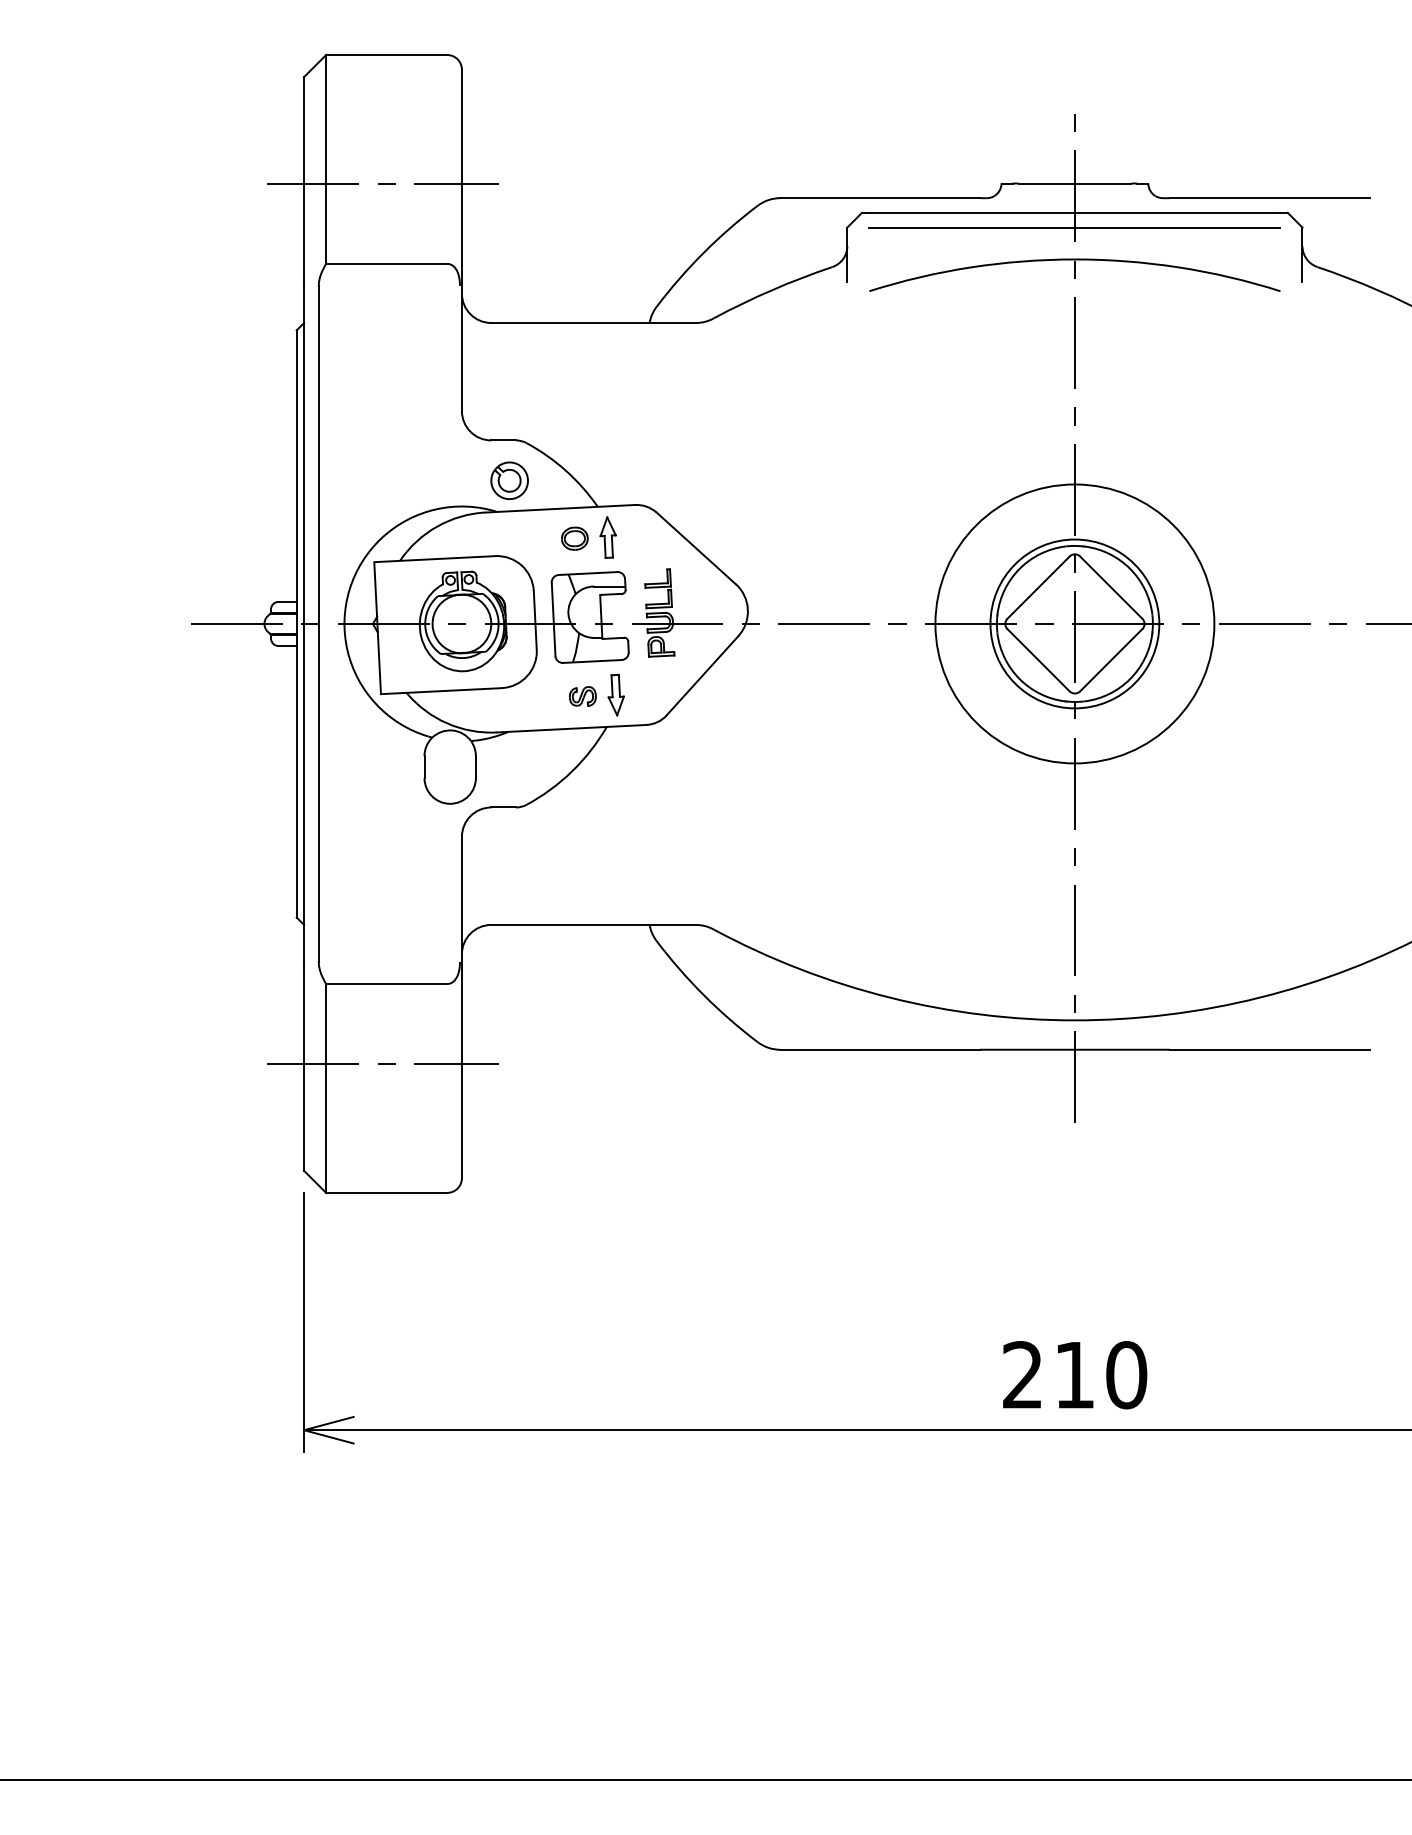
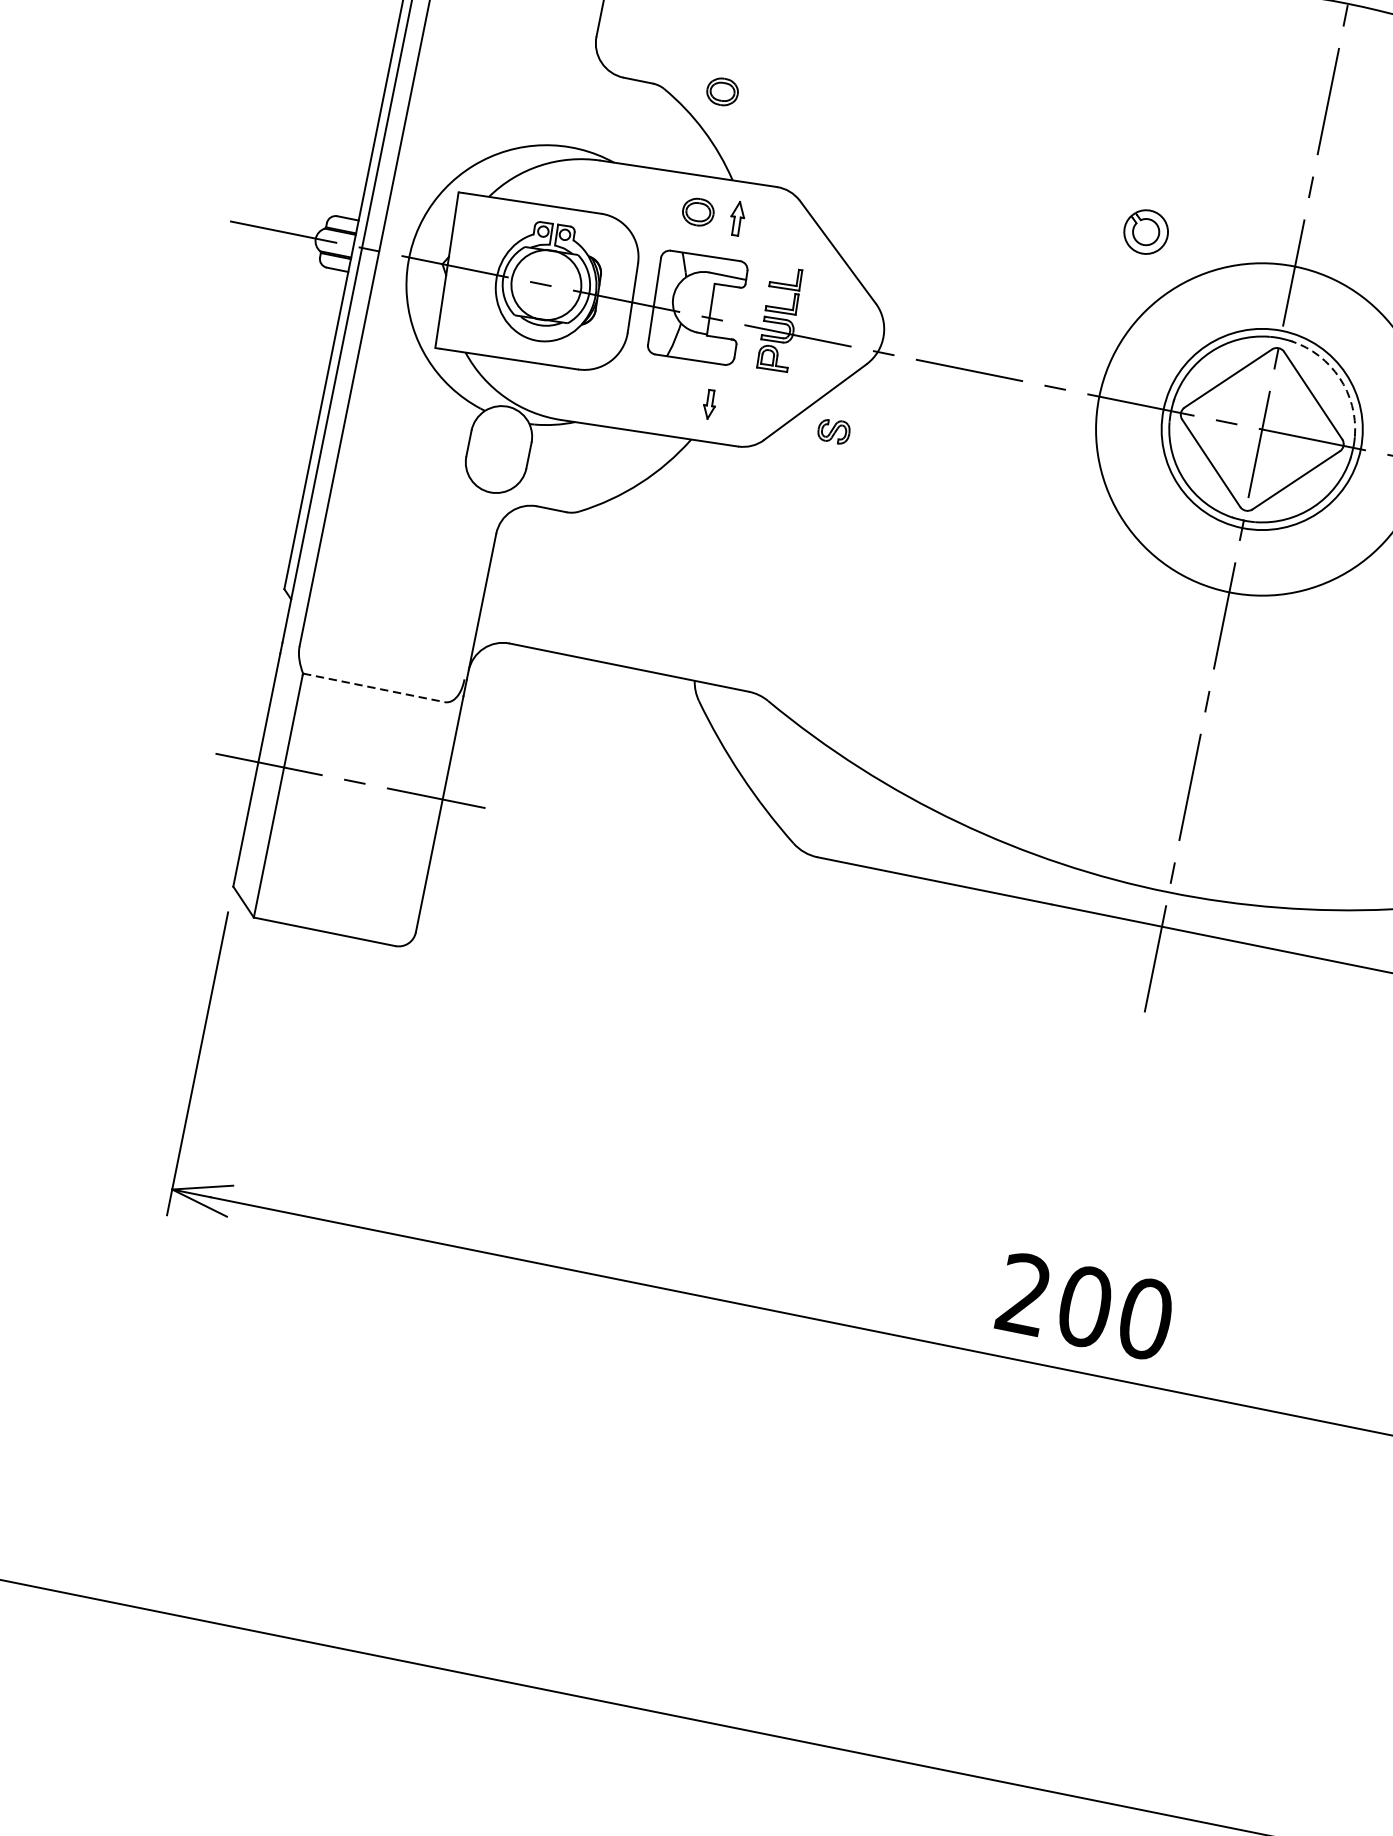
part: (574, 435) -> (722, 91), added
part: (509, 480) -> (1146, 231), moved
part: (607, 537) -> (736, 218), size x0.7
arc: (1130, 568) -> (1340, 377), solid -> dashed
part: (615, 694) -> (709, 403), size x0.6
part: (582, 696) -> (833, 431), moved
line: (386, 983) -> (373, 687), solid -> dashed
text: (1074, 1375) -> (1084, 1307), 210 -> 200

